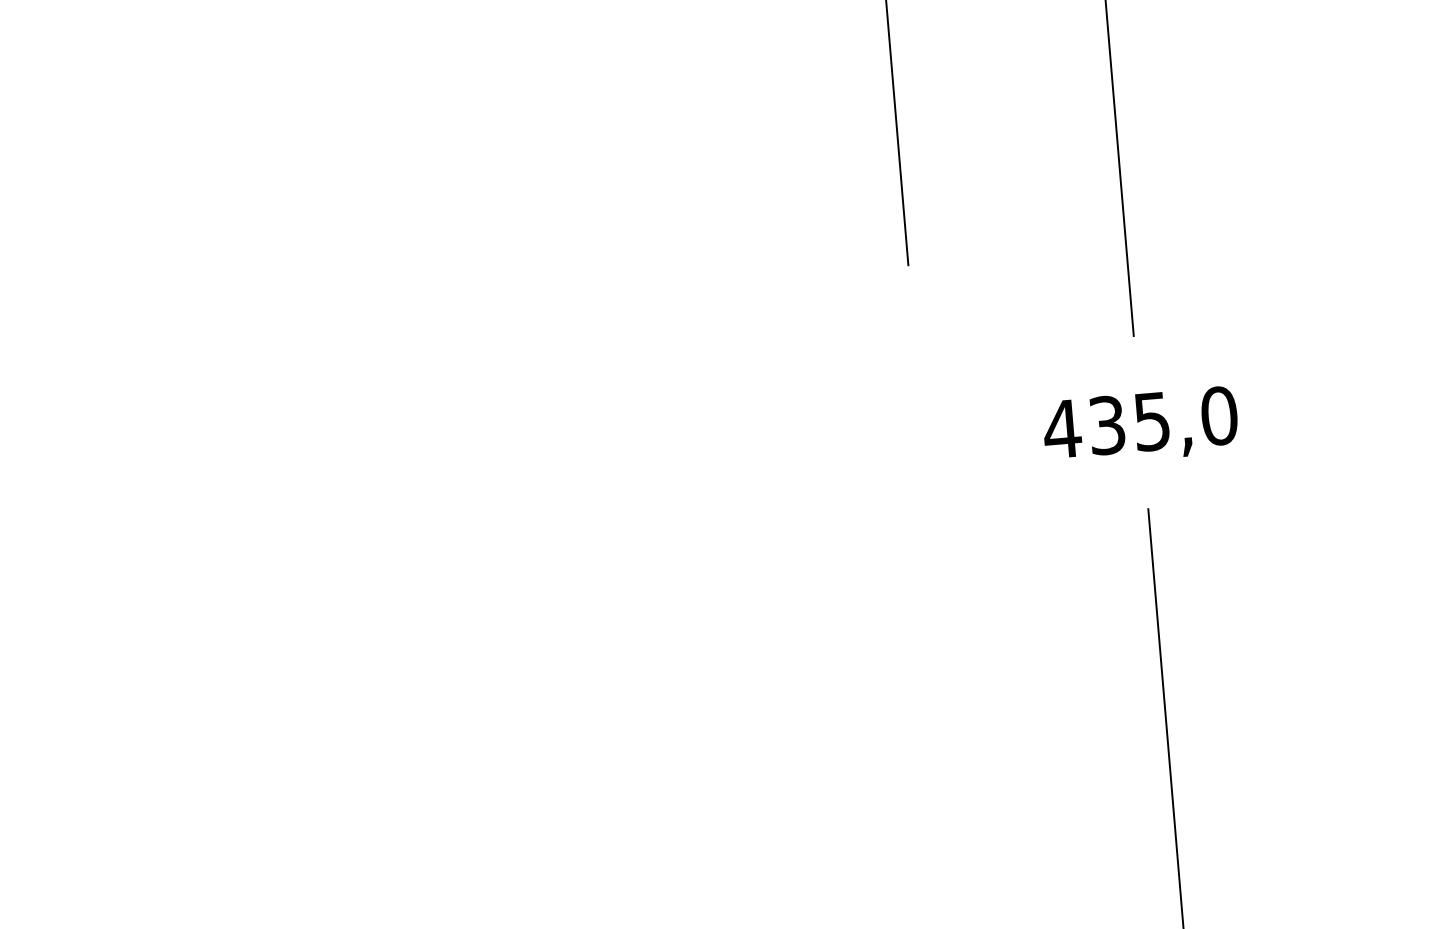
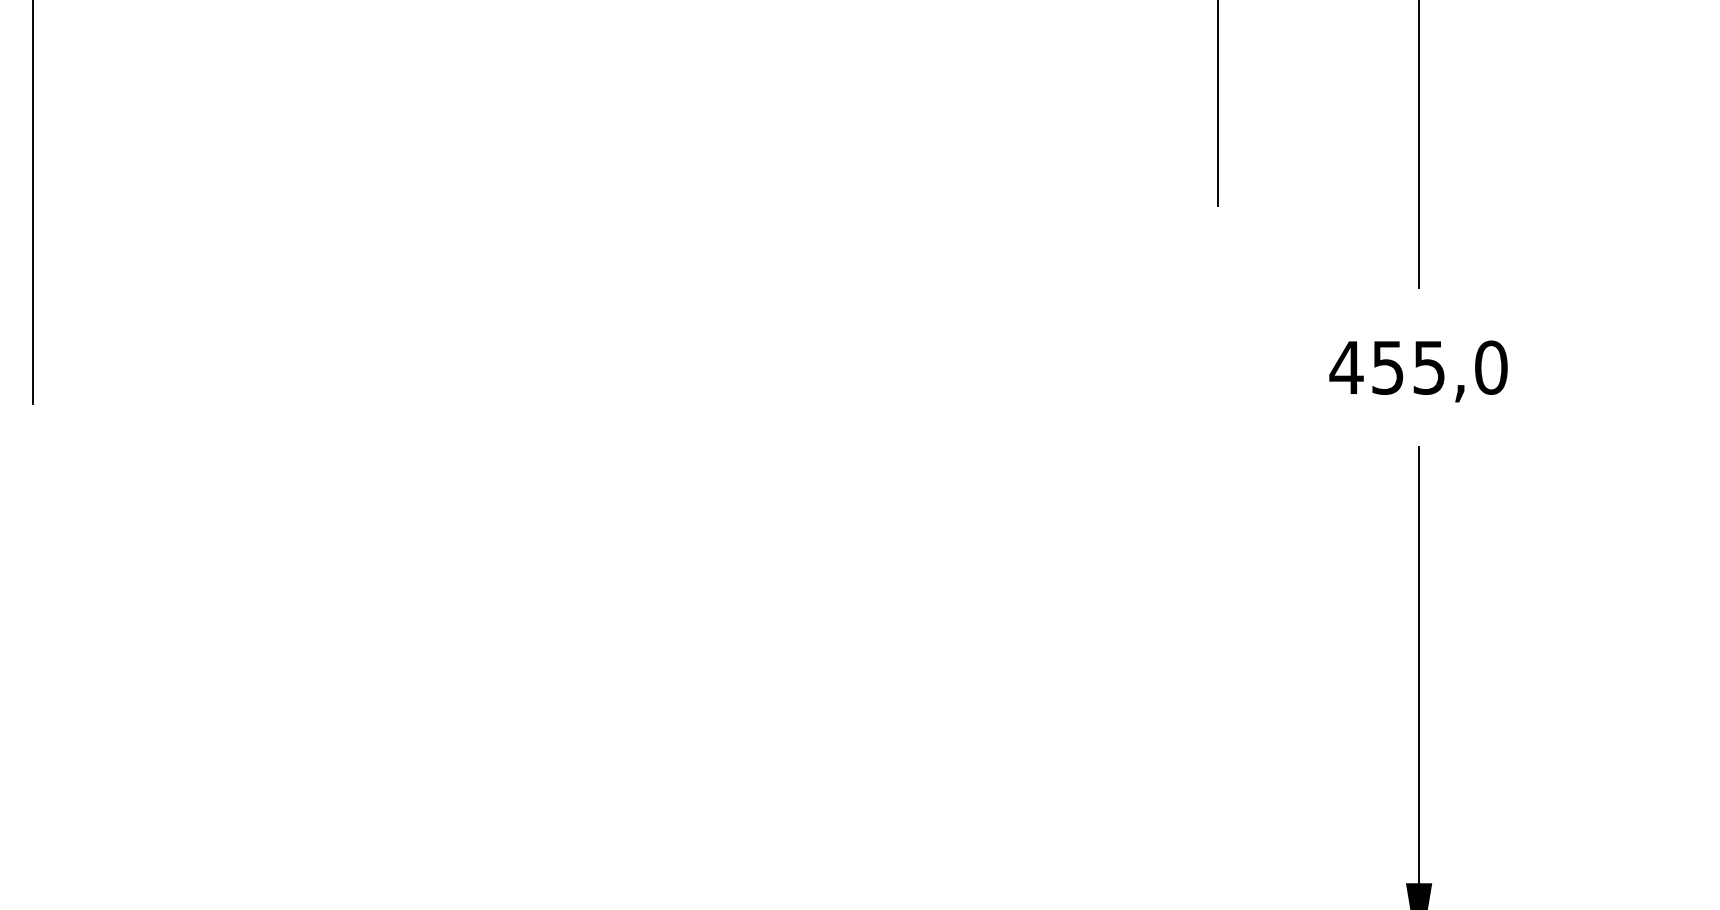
text: (1106, 425) -> (1387, 367), 435,0 -> 455,0

